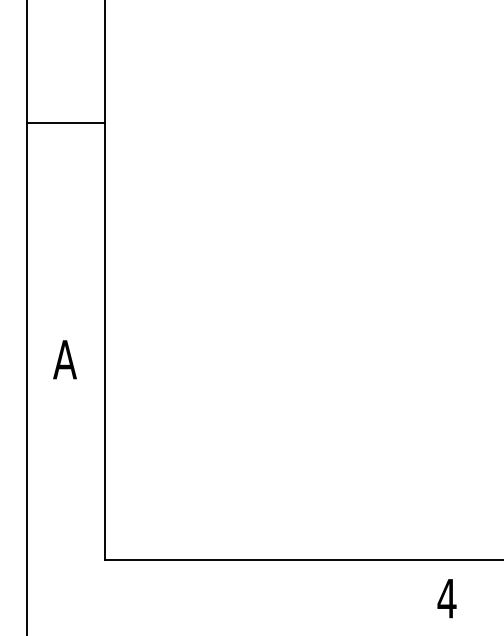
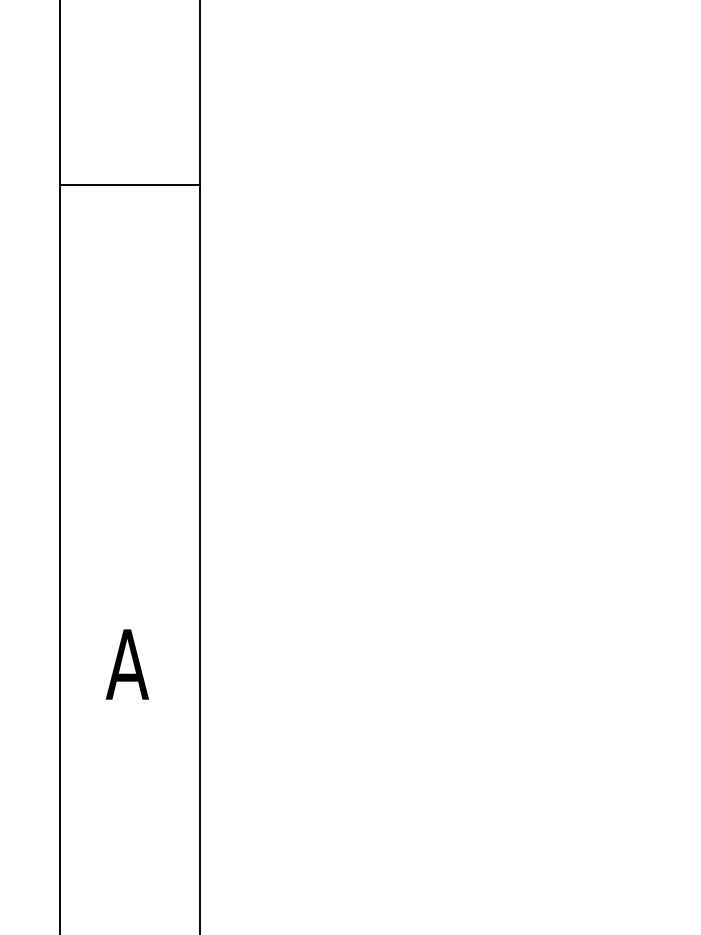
line: (66, 123) -> (130, 184), moved

